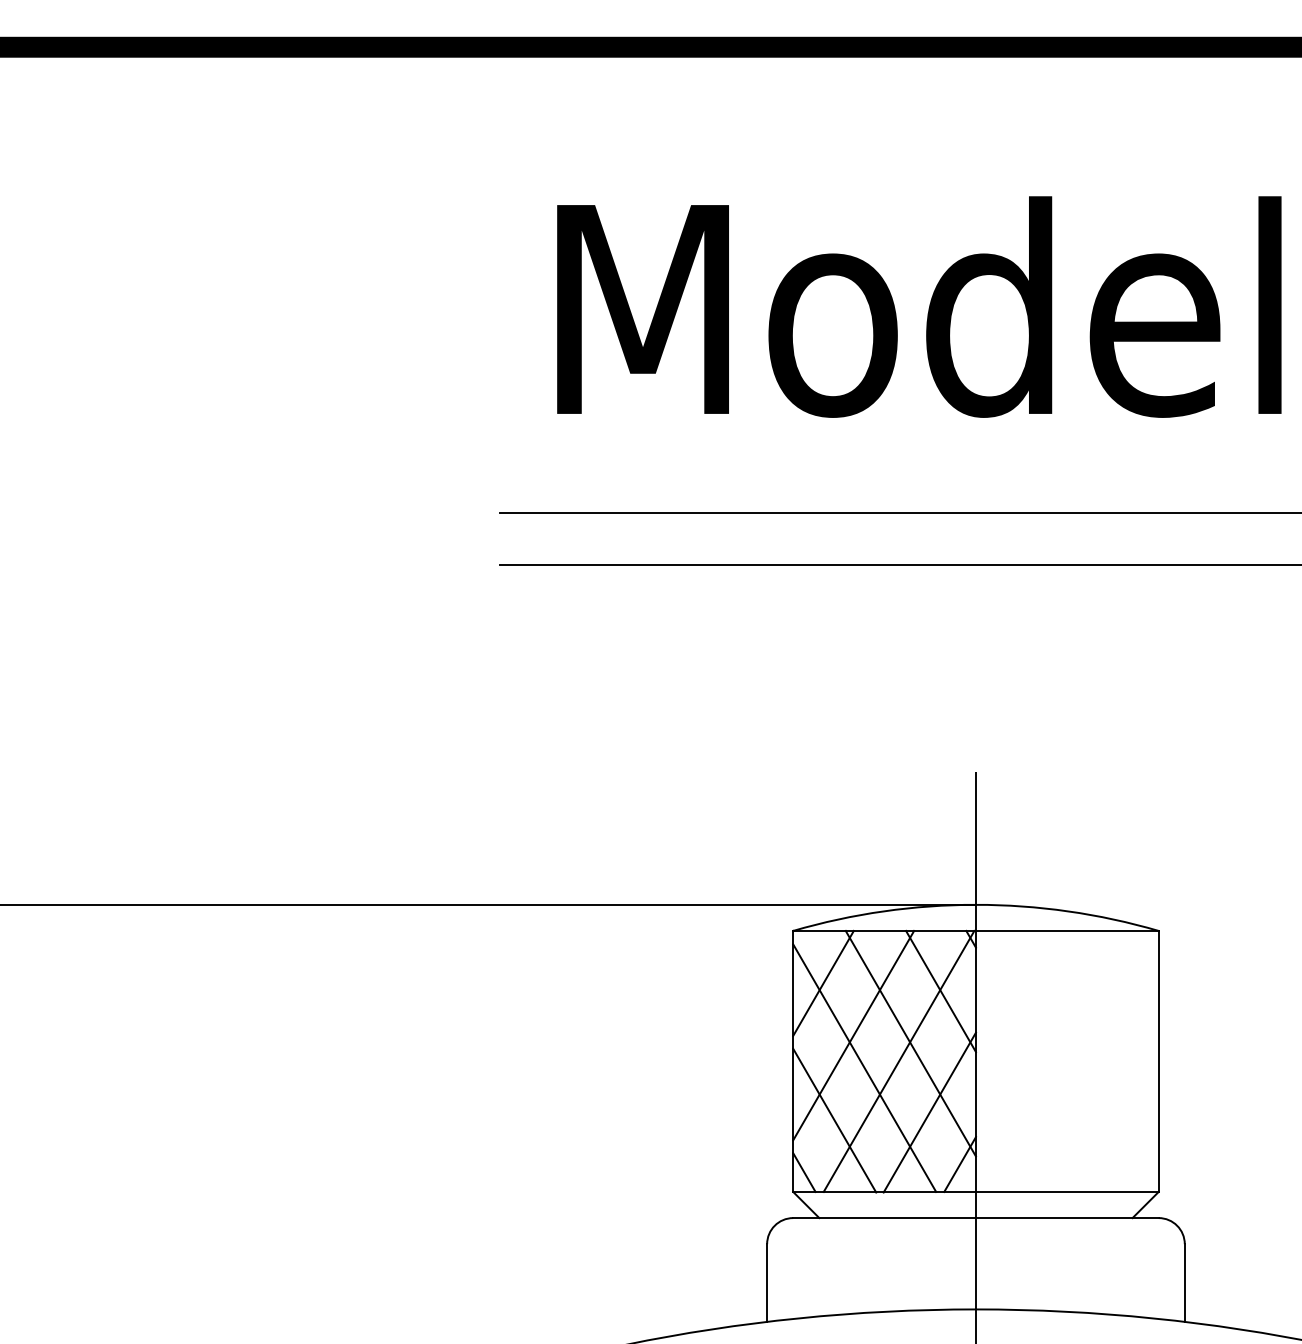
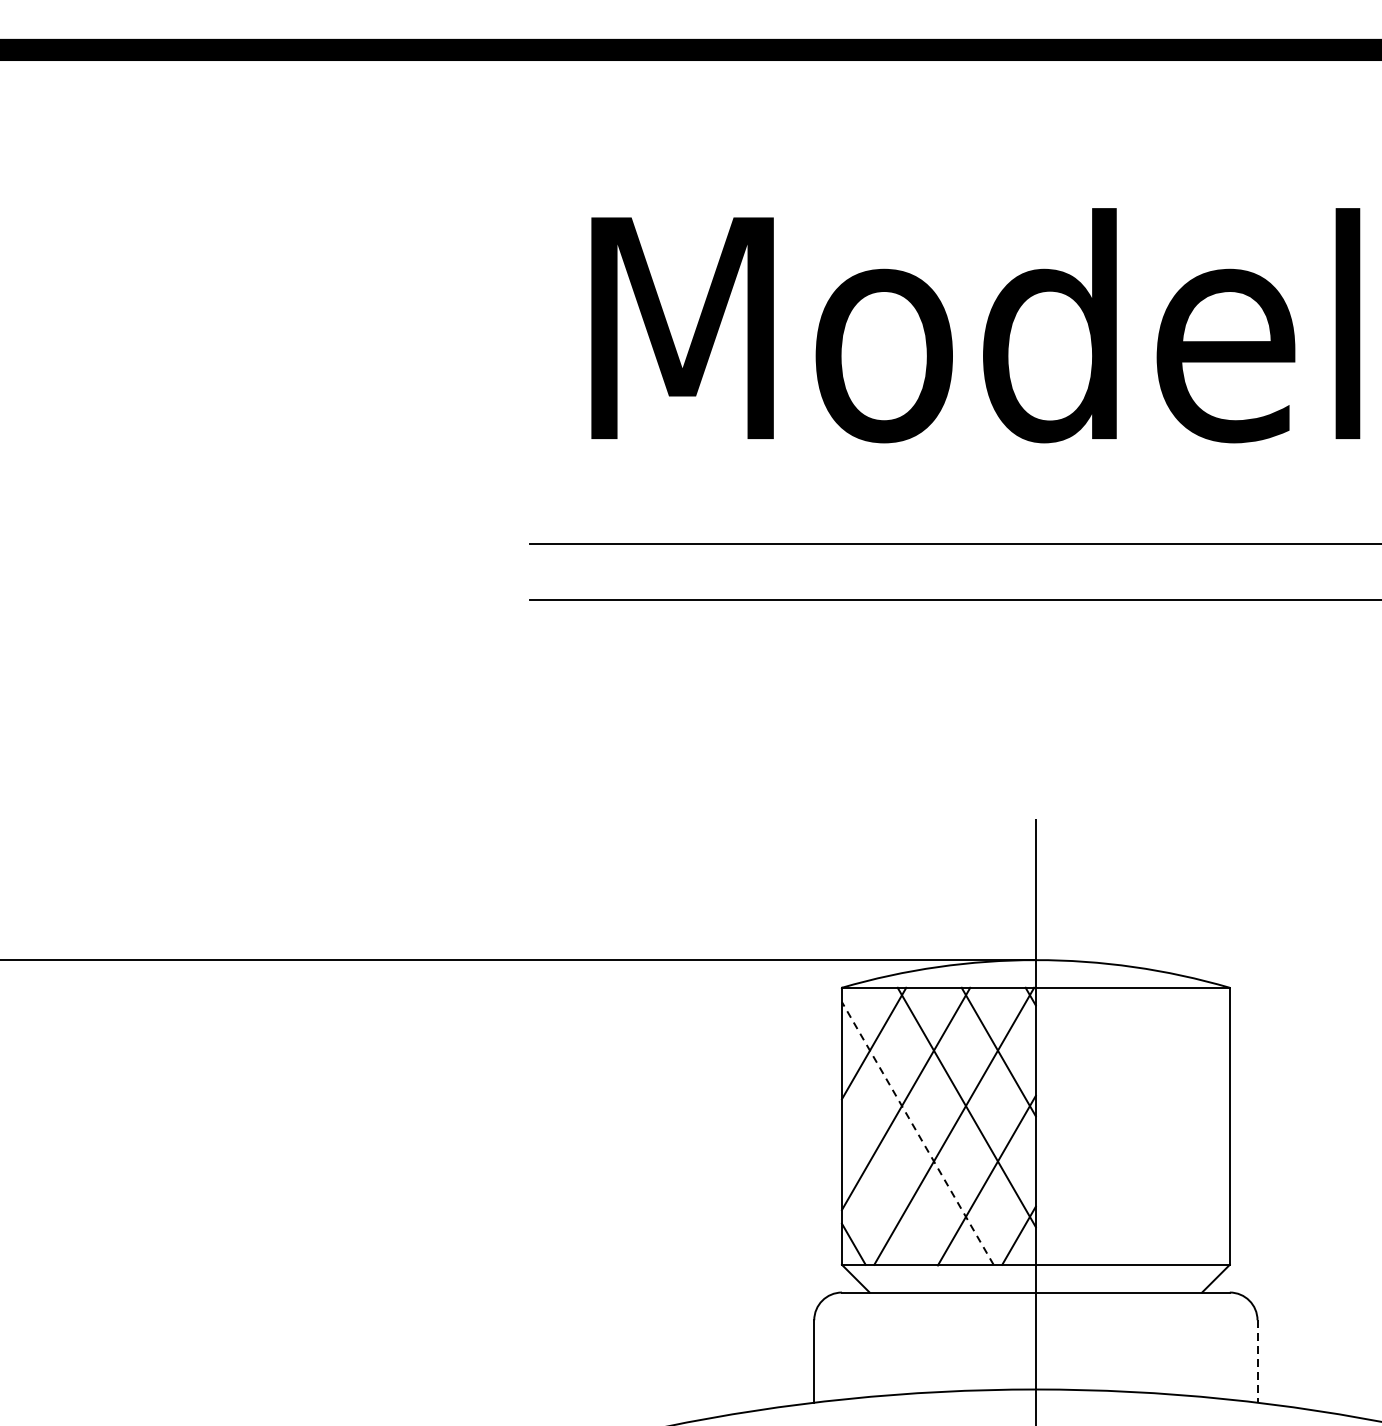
line: (864, 1068) -> (917, 1133), solid -> dashed
line: (834, 1120) -> (885, 1188), removed
line: (1184, 1283) -> (1257, 1361), solid -> dashed

